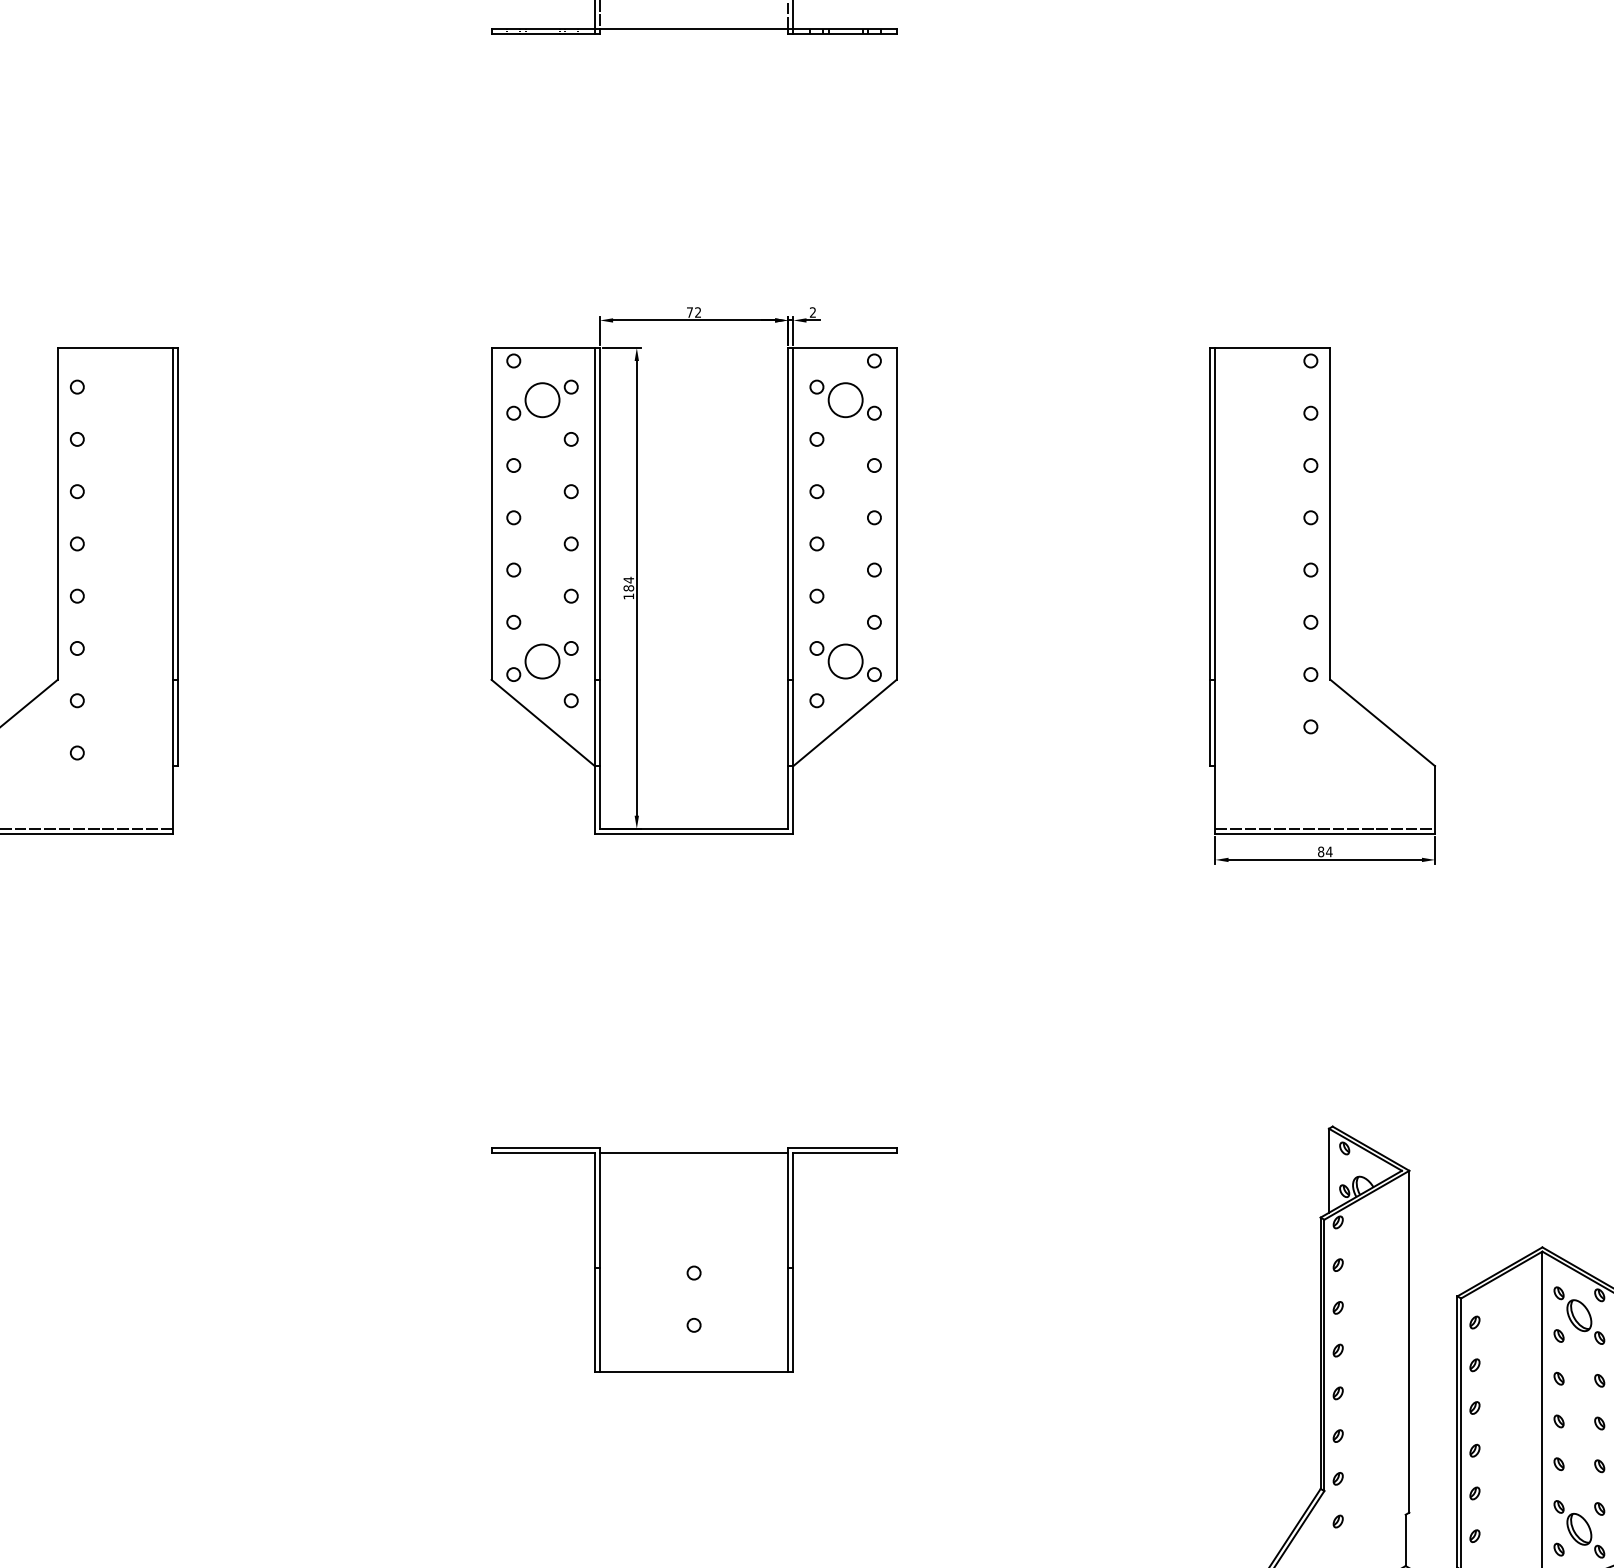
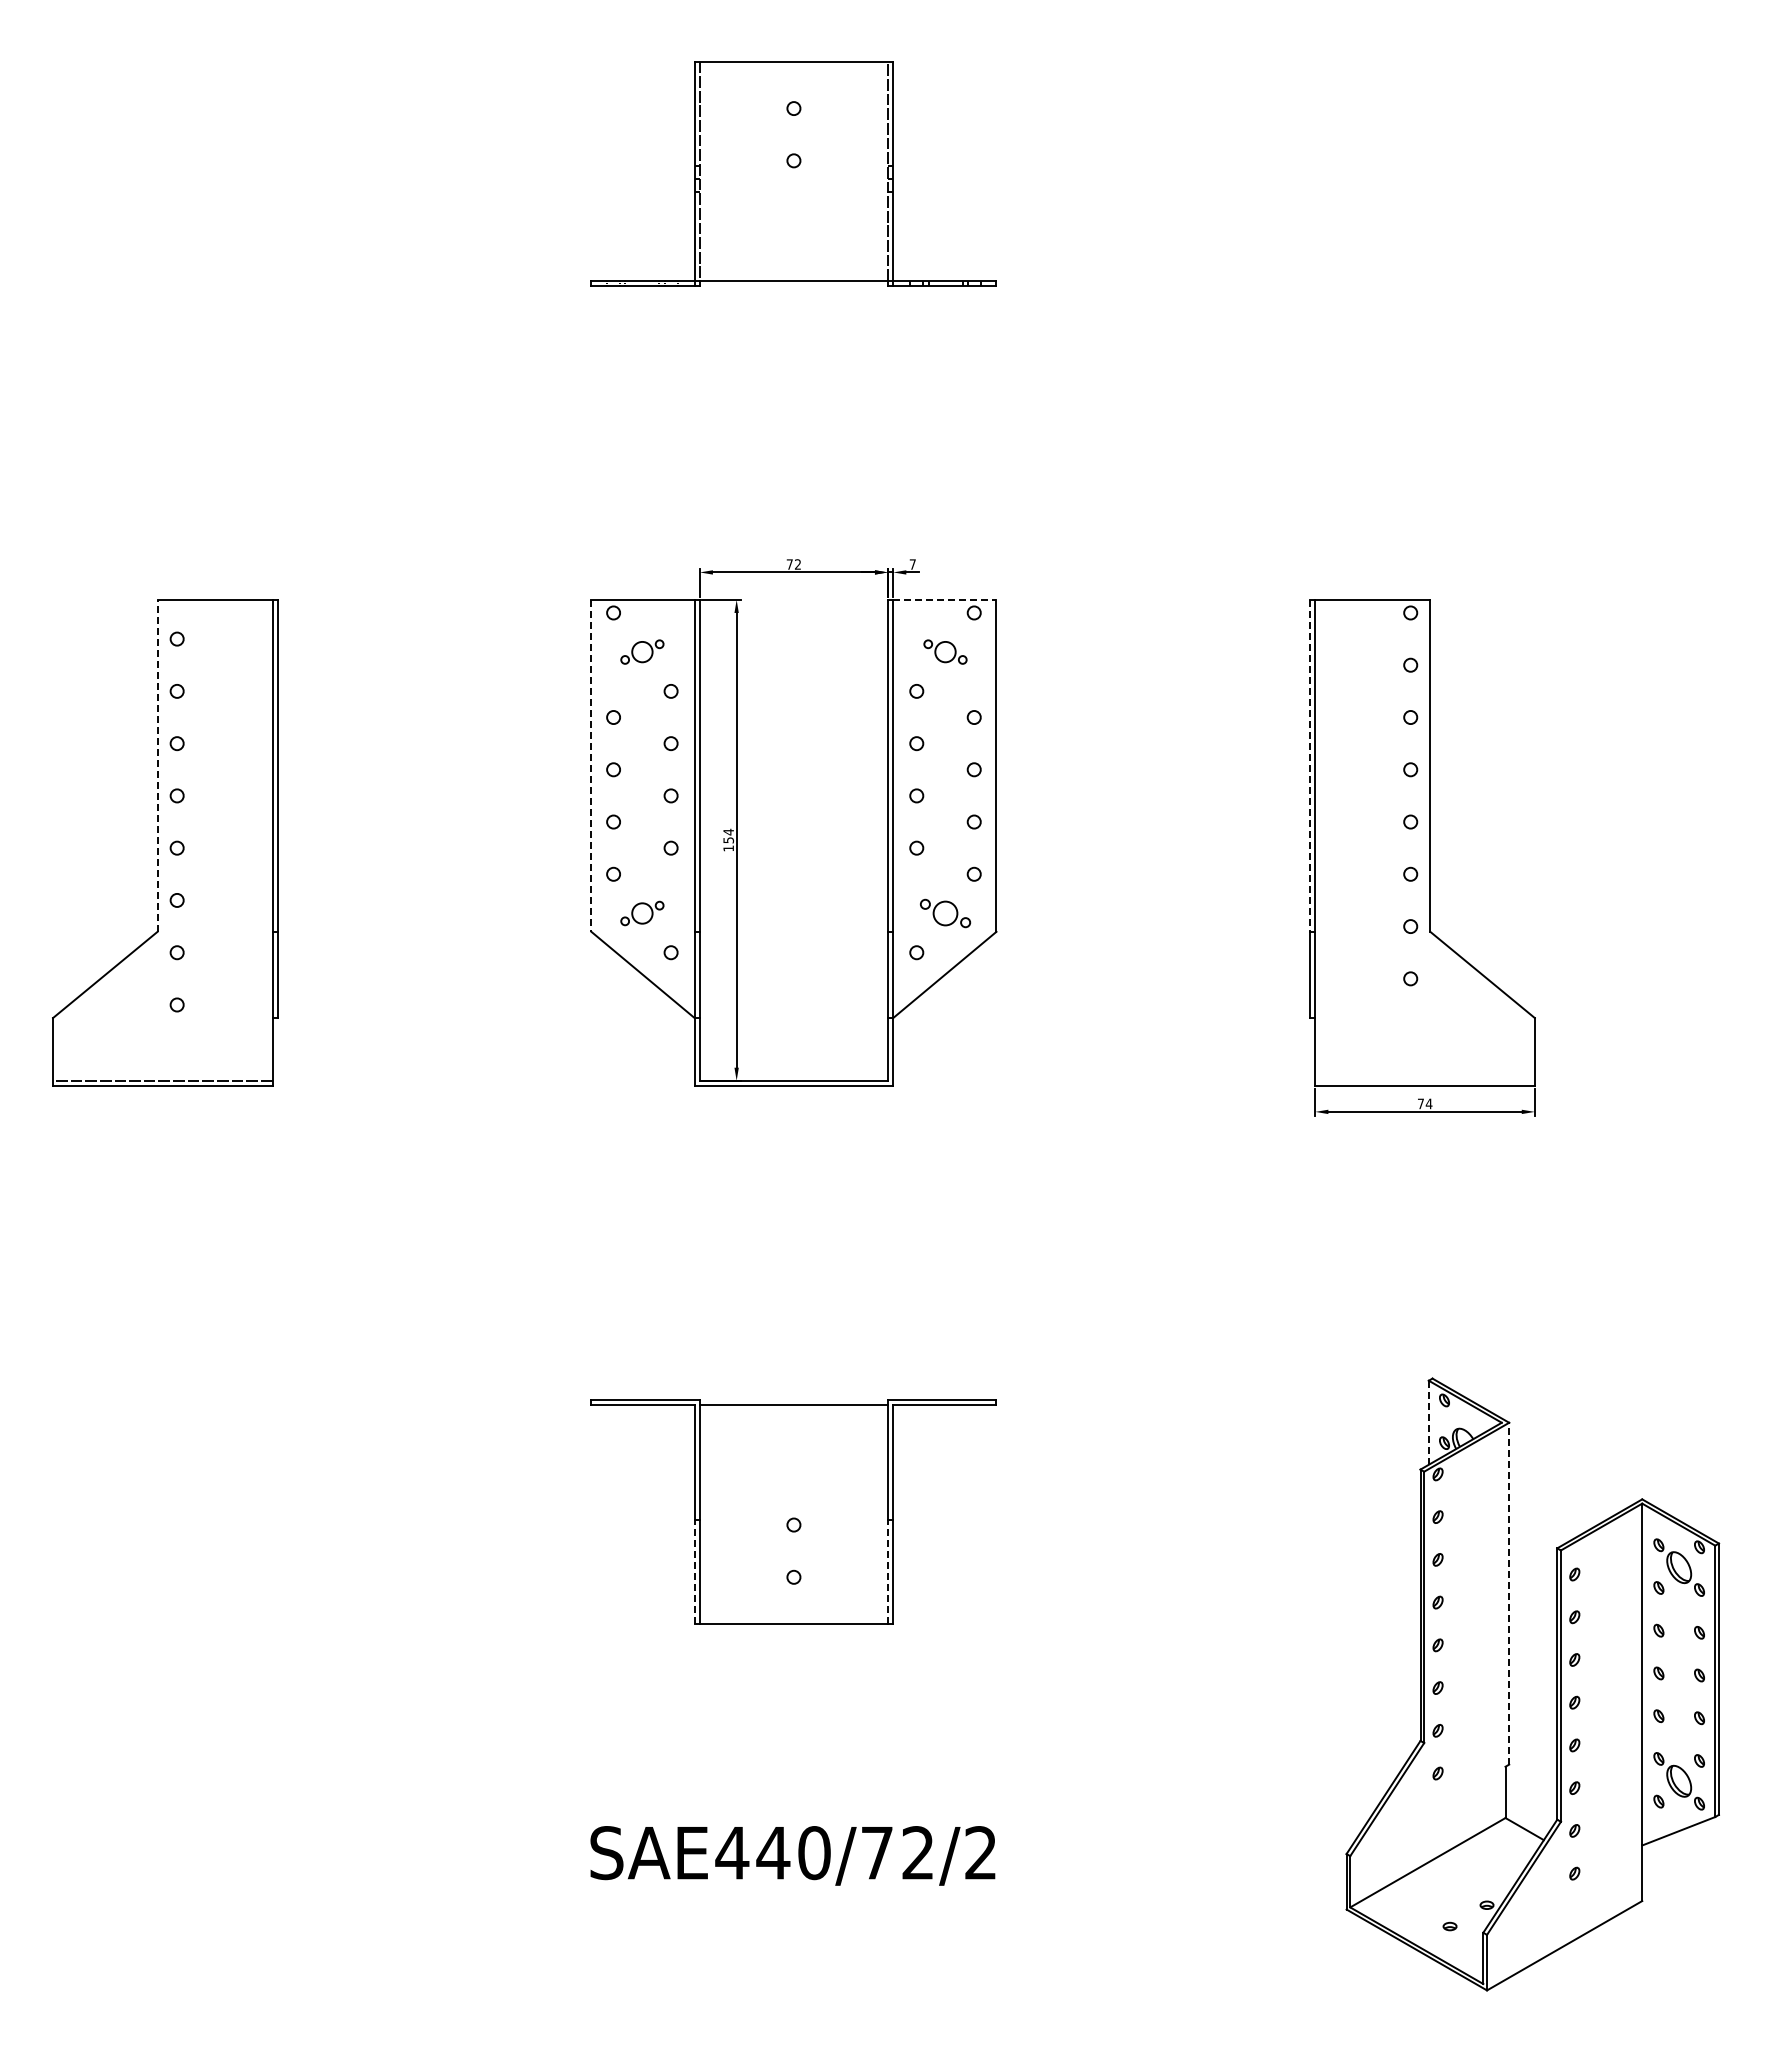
text: (812, 312) -> (912, 564), 2 -> 7
line: (844, 347) -> (944, 599), solid -> dashed
part: (542, 399) -> (642, 651), size x0.6
part: (845, 399) -> (945, 651), size x0.6
line: (57, 513) -> (157, 765), solid -> dashed
line: (491, 513) -> (591, 765), solid -> dashed
line: (1210, 513) -> (1310, 765), solid -> dashed
text: (628, 588) -> (728, 840), 184 -> 154
part: (542, 661) -> (642, 913), size x0.6
part: (845, 661) -> (945, 913), size x0.7
line: (1324, 828) -> (1424, 1080), removed
text: (1320, 851) -> (1420, 1103), 84 -> 74
line: (1328, 1171) -> (1428, 1423), solid -> dashed
line: (594, 1319) -> (694, 1571), solid -> dashed
line: (788, 1319) -> (888, 1571), solid -> dashed
line: (1409, 1341) -> (1509, 1593), solid -> dashed

